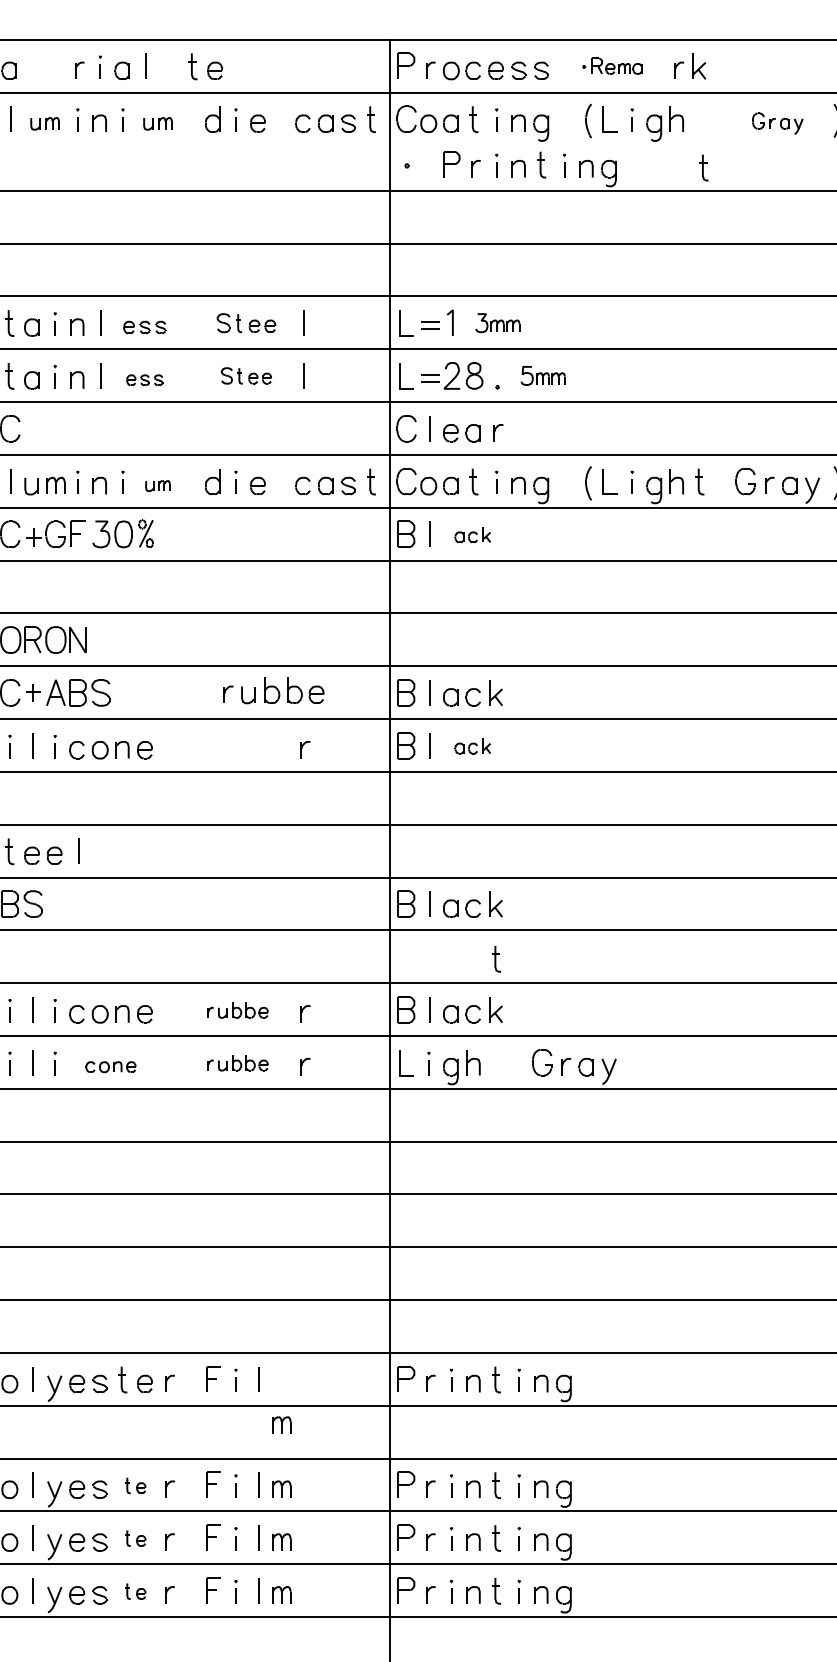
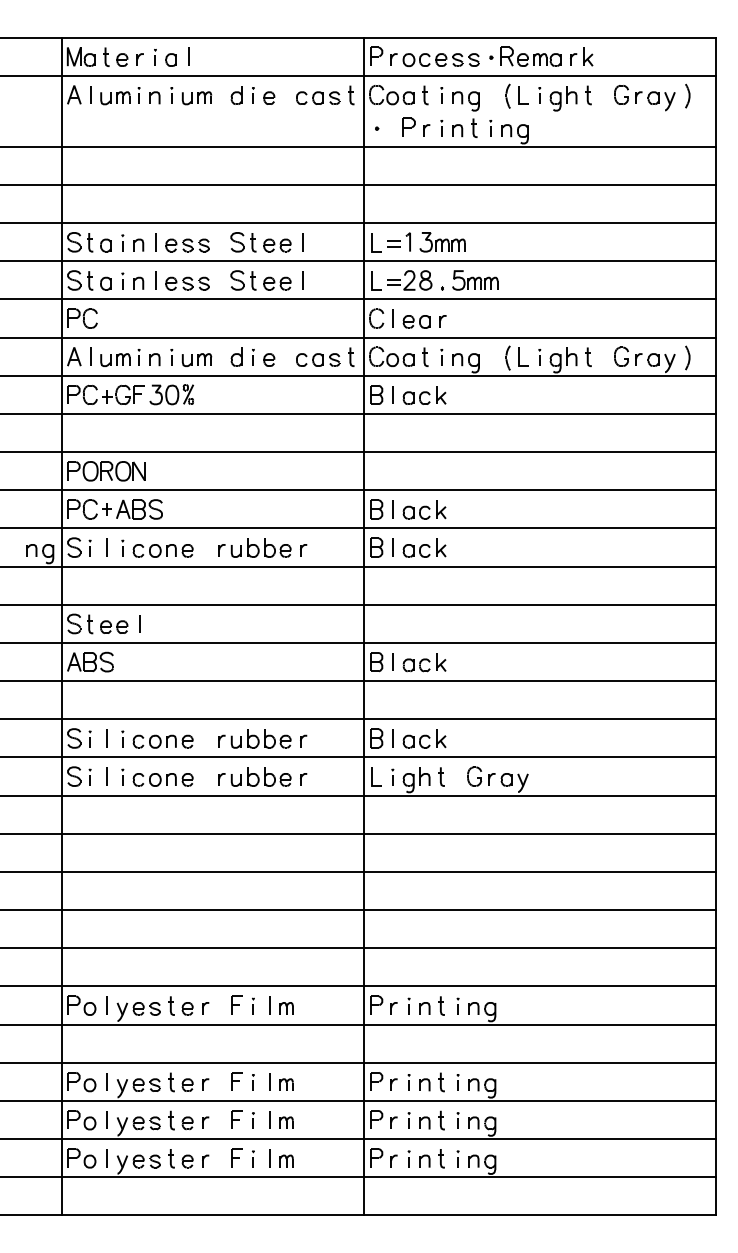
part: (205, 65) -> (115, 56), moved
part: (612, 65) -> (525, 56), size x1.67
part: (45, 124) -> (115, 98), size x1.43
part: (157, 124) -> (196, 98), size x1.43
part: (777, 124) -> (644, 98), size x1.67
part: (703, 168) -> (588, 95), moved
part: (245, 323) -> (260, 242), size x1.43
part: (497, 323) -> (442, 242), size x1.43
part: (144, 327) -> (187, 245), size x1.43
part: (245, 375) -> (260, 280), size x1.67
part: (543, 375) -> (475, 280), size x1.43
part: (144, 380) -> (187, 283), size x1.67
part: (157, 485) -> (196, 359), size x1.67
part: (472, 535) -> (424, 395), size x1.67
part: (273, 690) -> (254, 547), moved
part: (472, 745) -> (424, 547), size x1.67
part: (496, 958) -> (441, 776), moved
part: (237, 1009) -> (254, 738), size x1.67
part: (237, 1062) -> (254, 776), size x1.67
part: (110, 1066) -> (162, 779), size x1.67
part: (281, 1425) -> (286, 1008), moved
part: (135, 1485) -> (180, 1082), size x1.67
part: (135, 1538) -> (180, 1120), size x1.67
part: (135, 1591) -> (180, 1158), size x1.67

